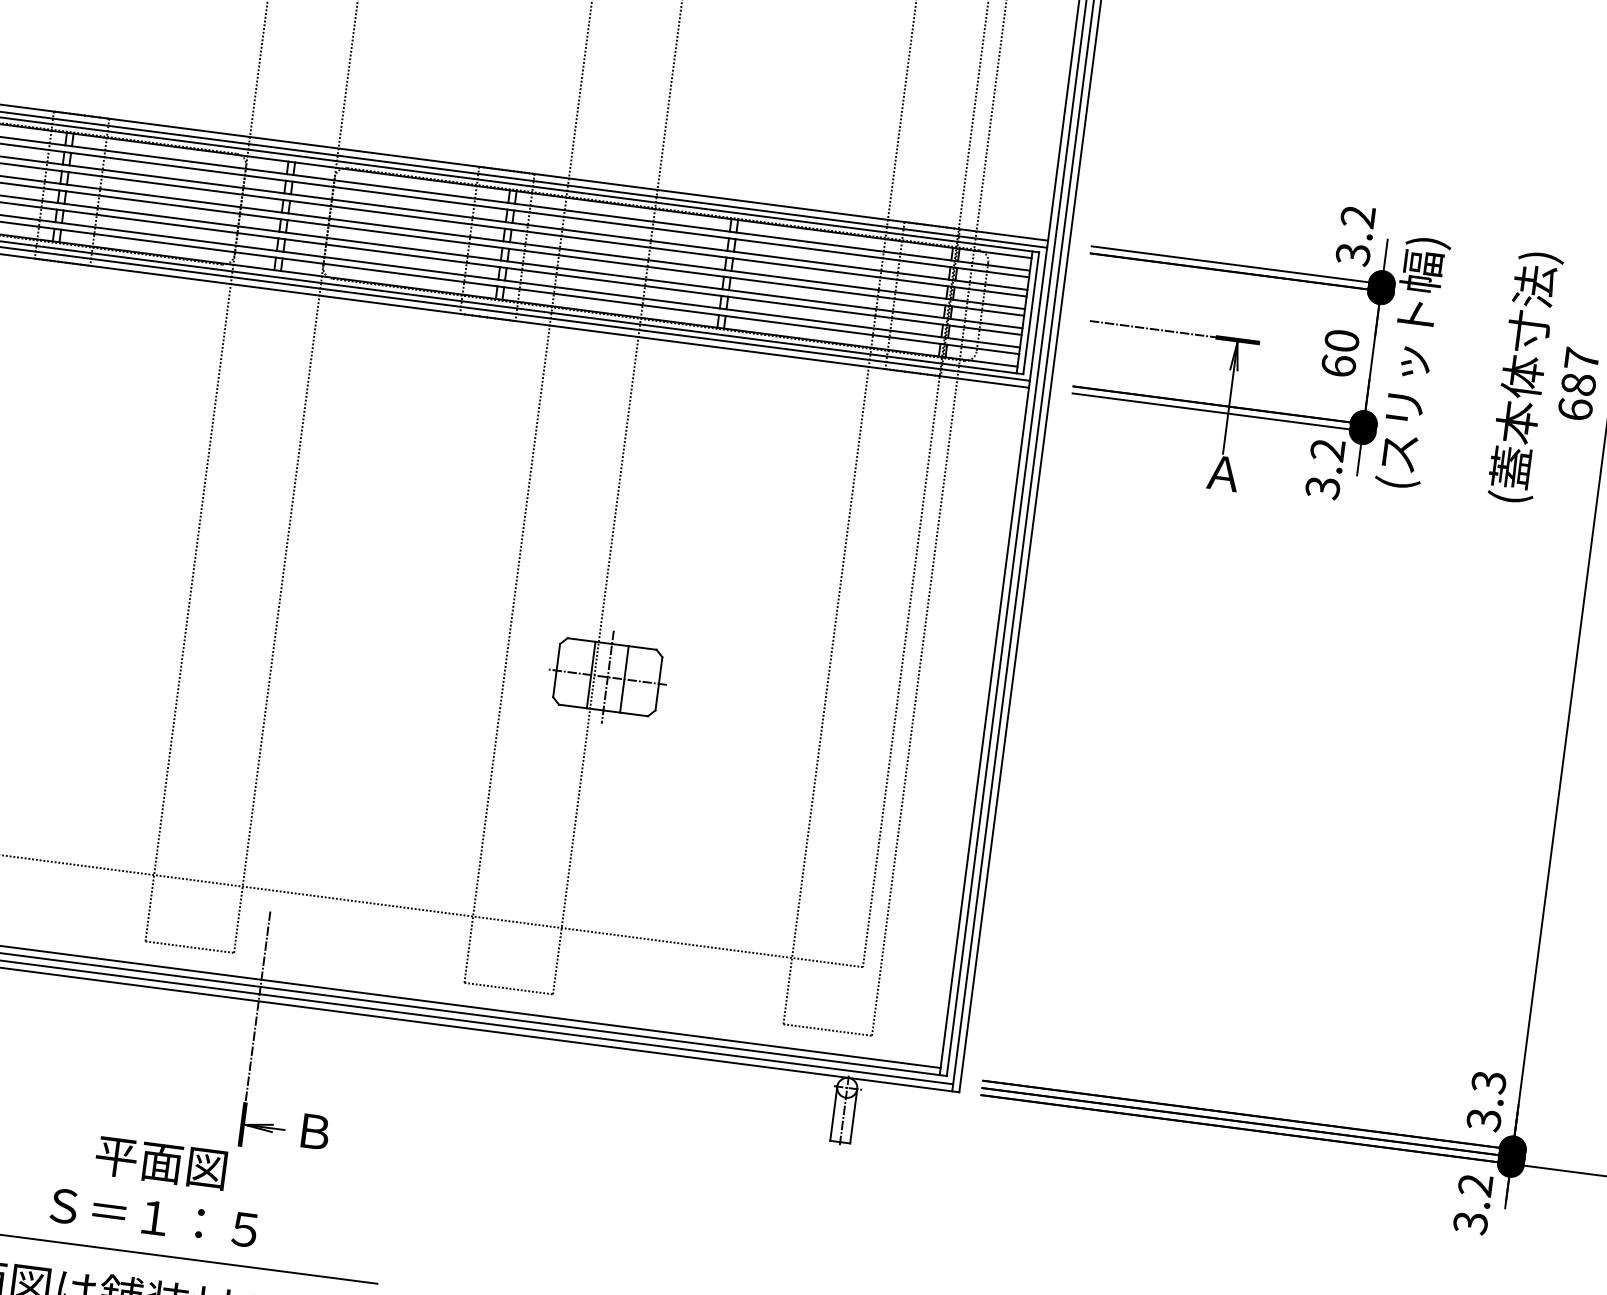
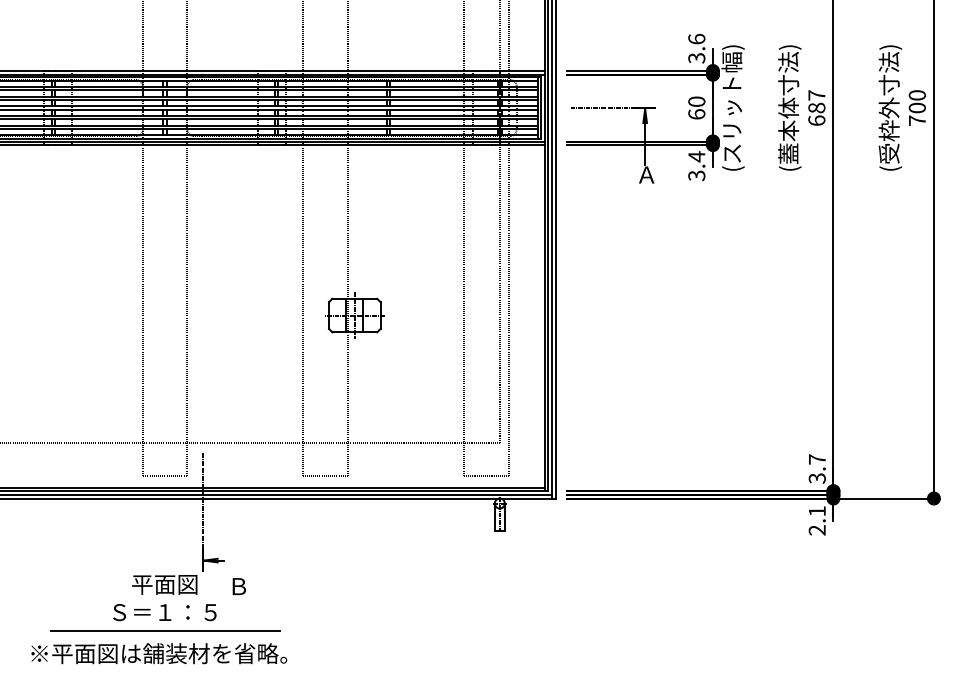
text: (1357, 215) -> (696, 38), 3.2 -> 3.6
text: (1327, 449) -> (696, 156), 3.2 -> 3.4
text: (1487, 1082) -> (816, 459), 3.3 -> 3.7
text: (313, 1131) -> (238, 586), moved
text: (1471, 1203) -> (816, 520), 3.2 -> 2.1

